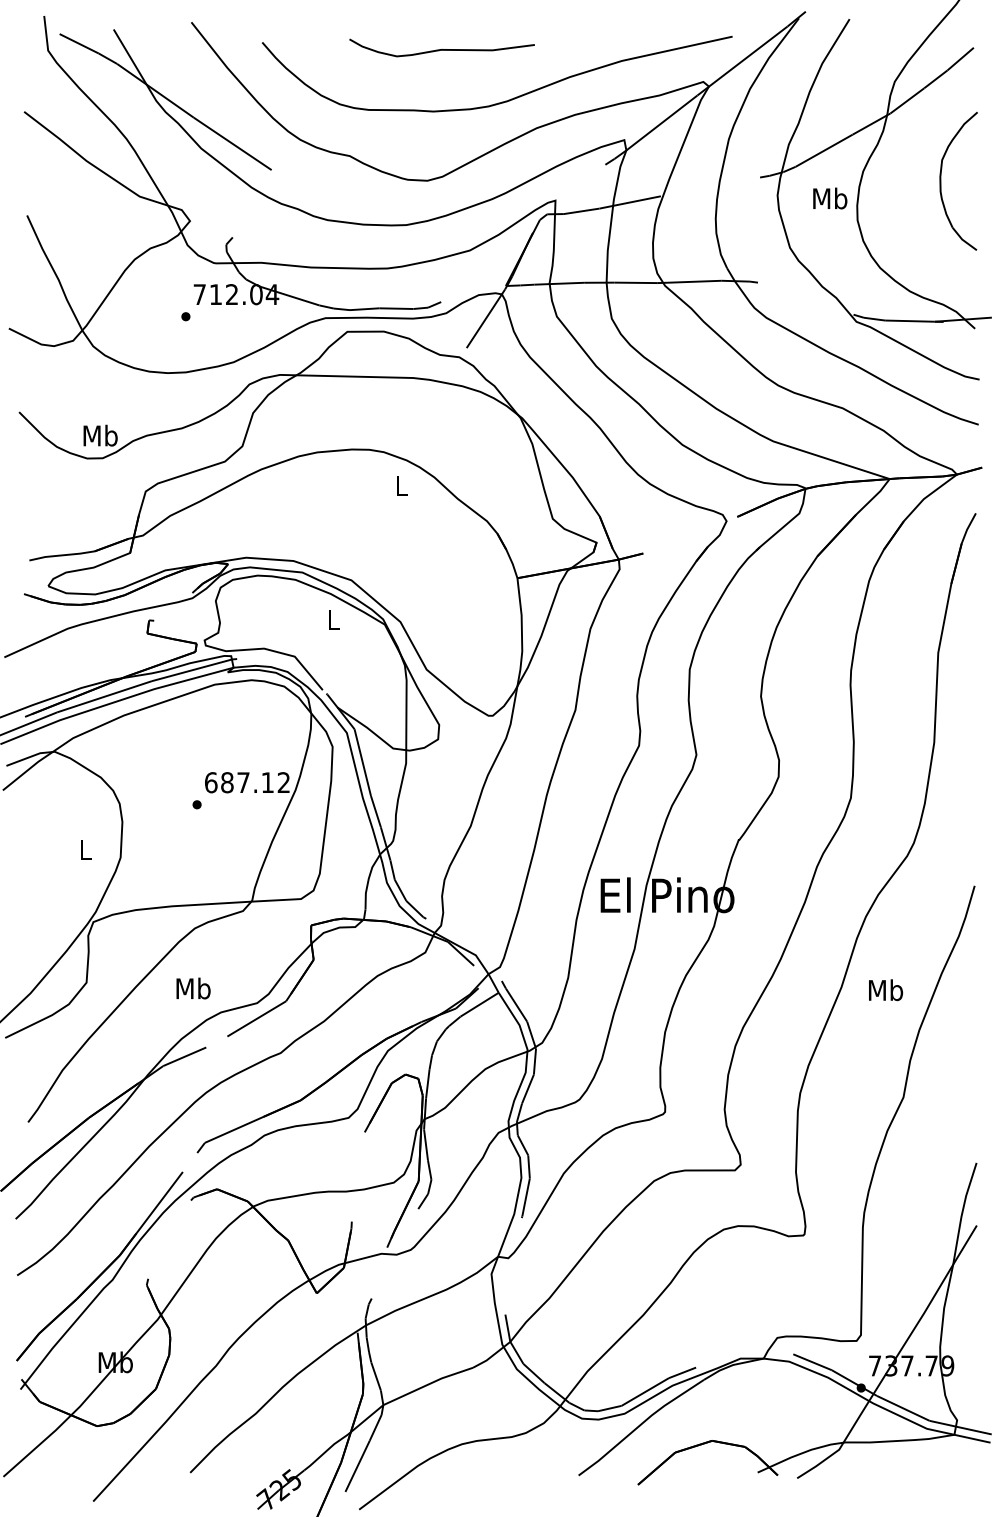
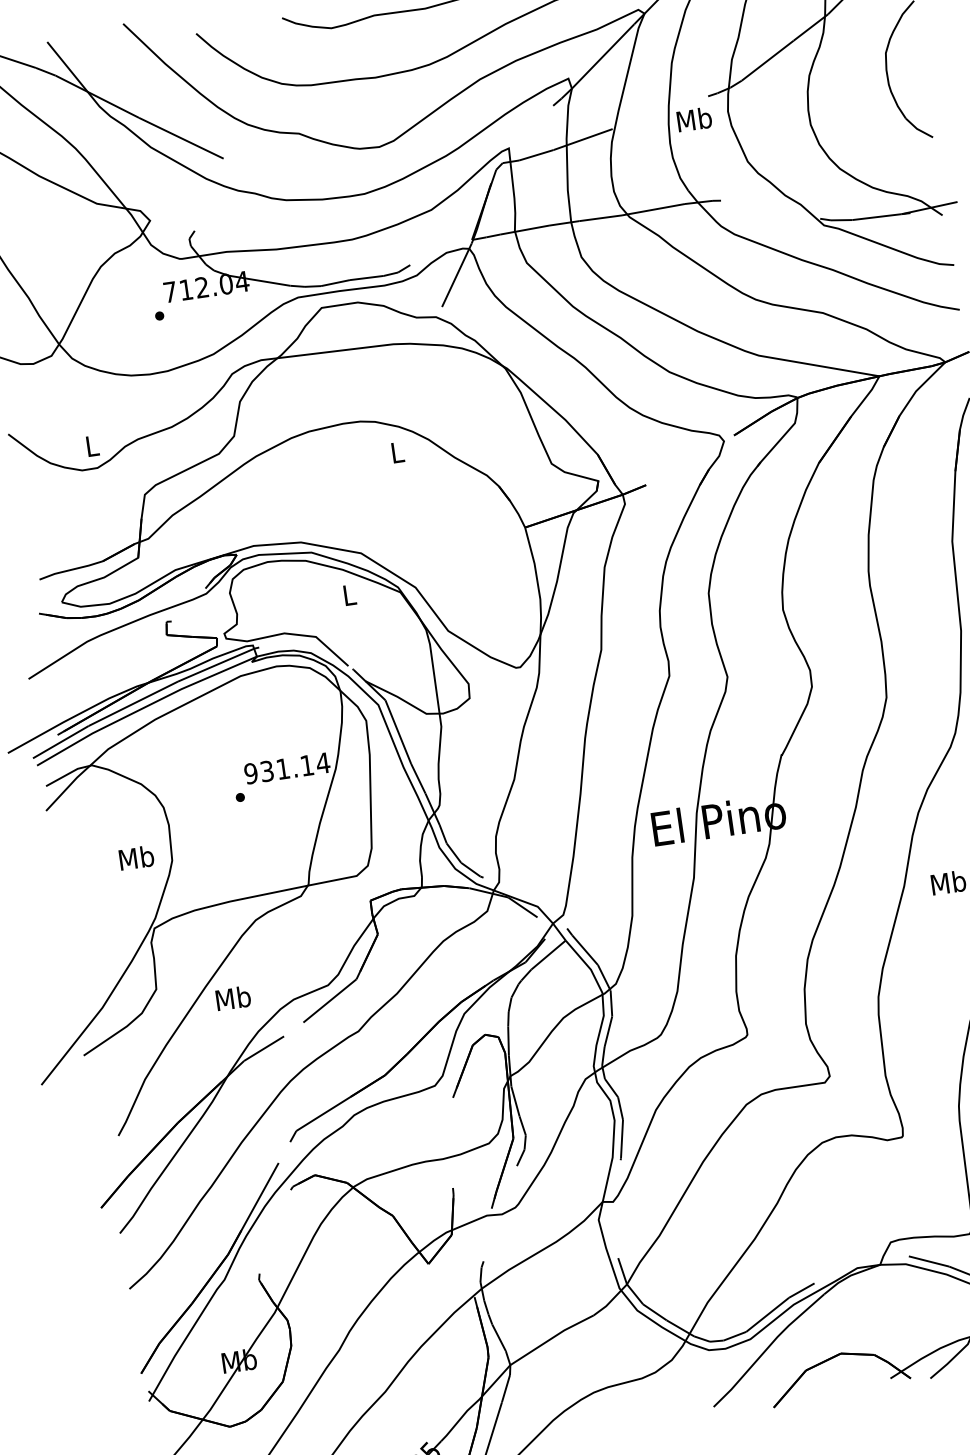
text: (830, 198) -> (694, 119), moved
text: (100, 435) -> (92, 445), Mb -> L
text: (247, 782) -> (287, 768), 687.12 -> 931.14
text: (85, 849) -> (136, 857), L -> Mb
text: (193, 988) -> (233, 998), moved

